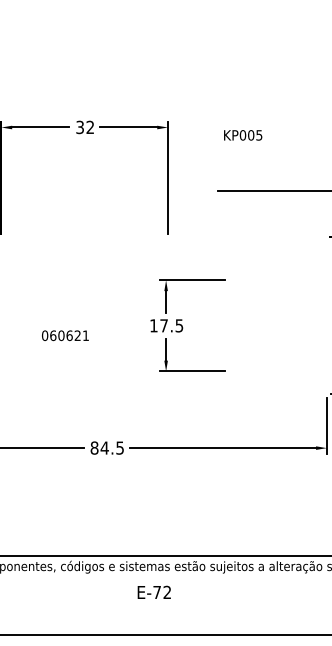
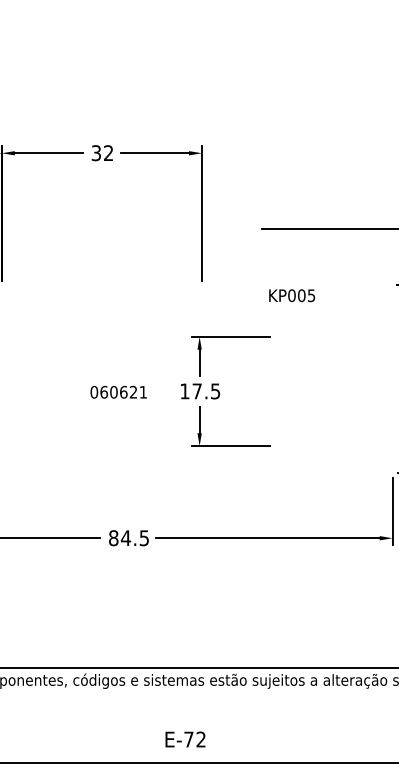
text: (243, 135) -> (292, 295), moved
text: (65, 335) -> (118, 391), moved
text: (154, 592) -> (185, 739), moved

